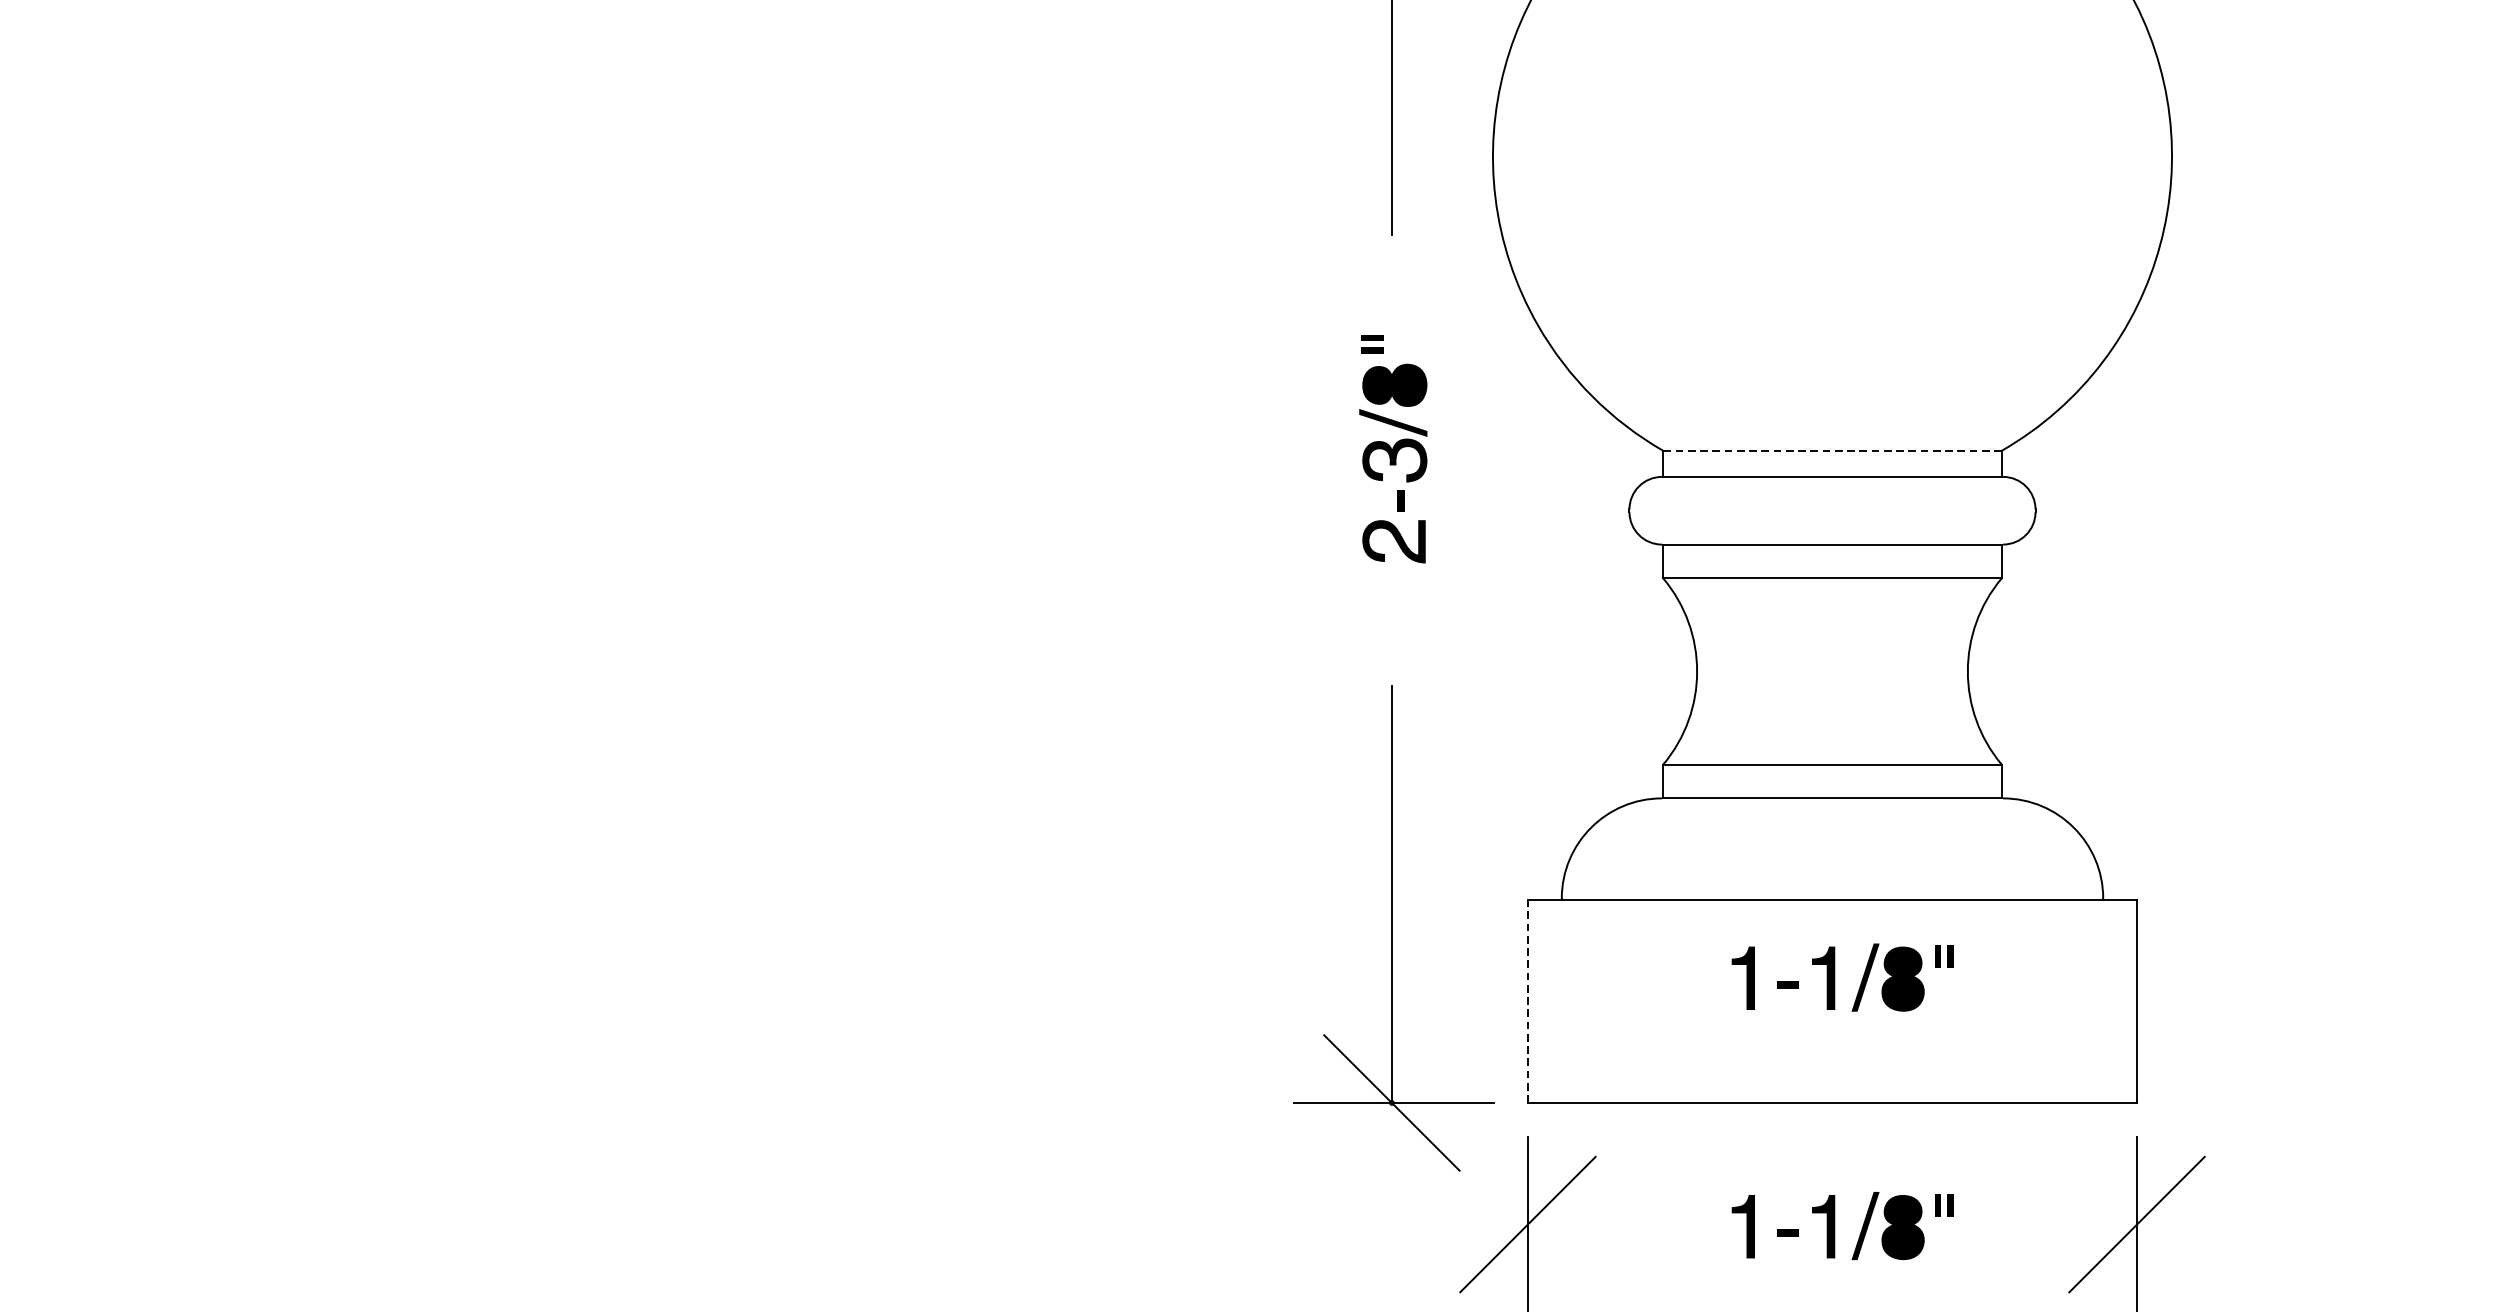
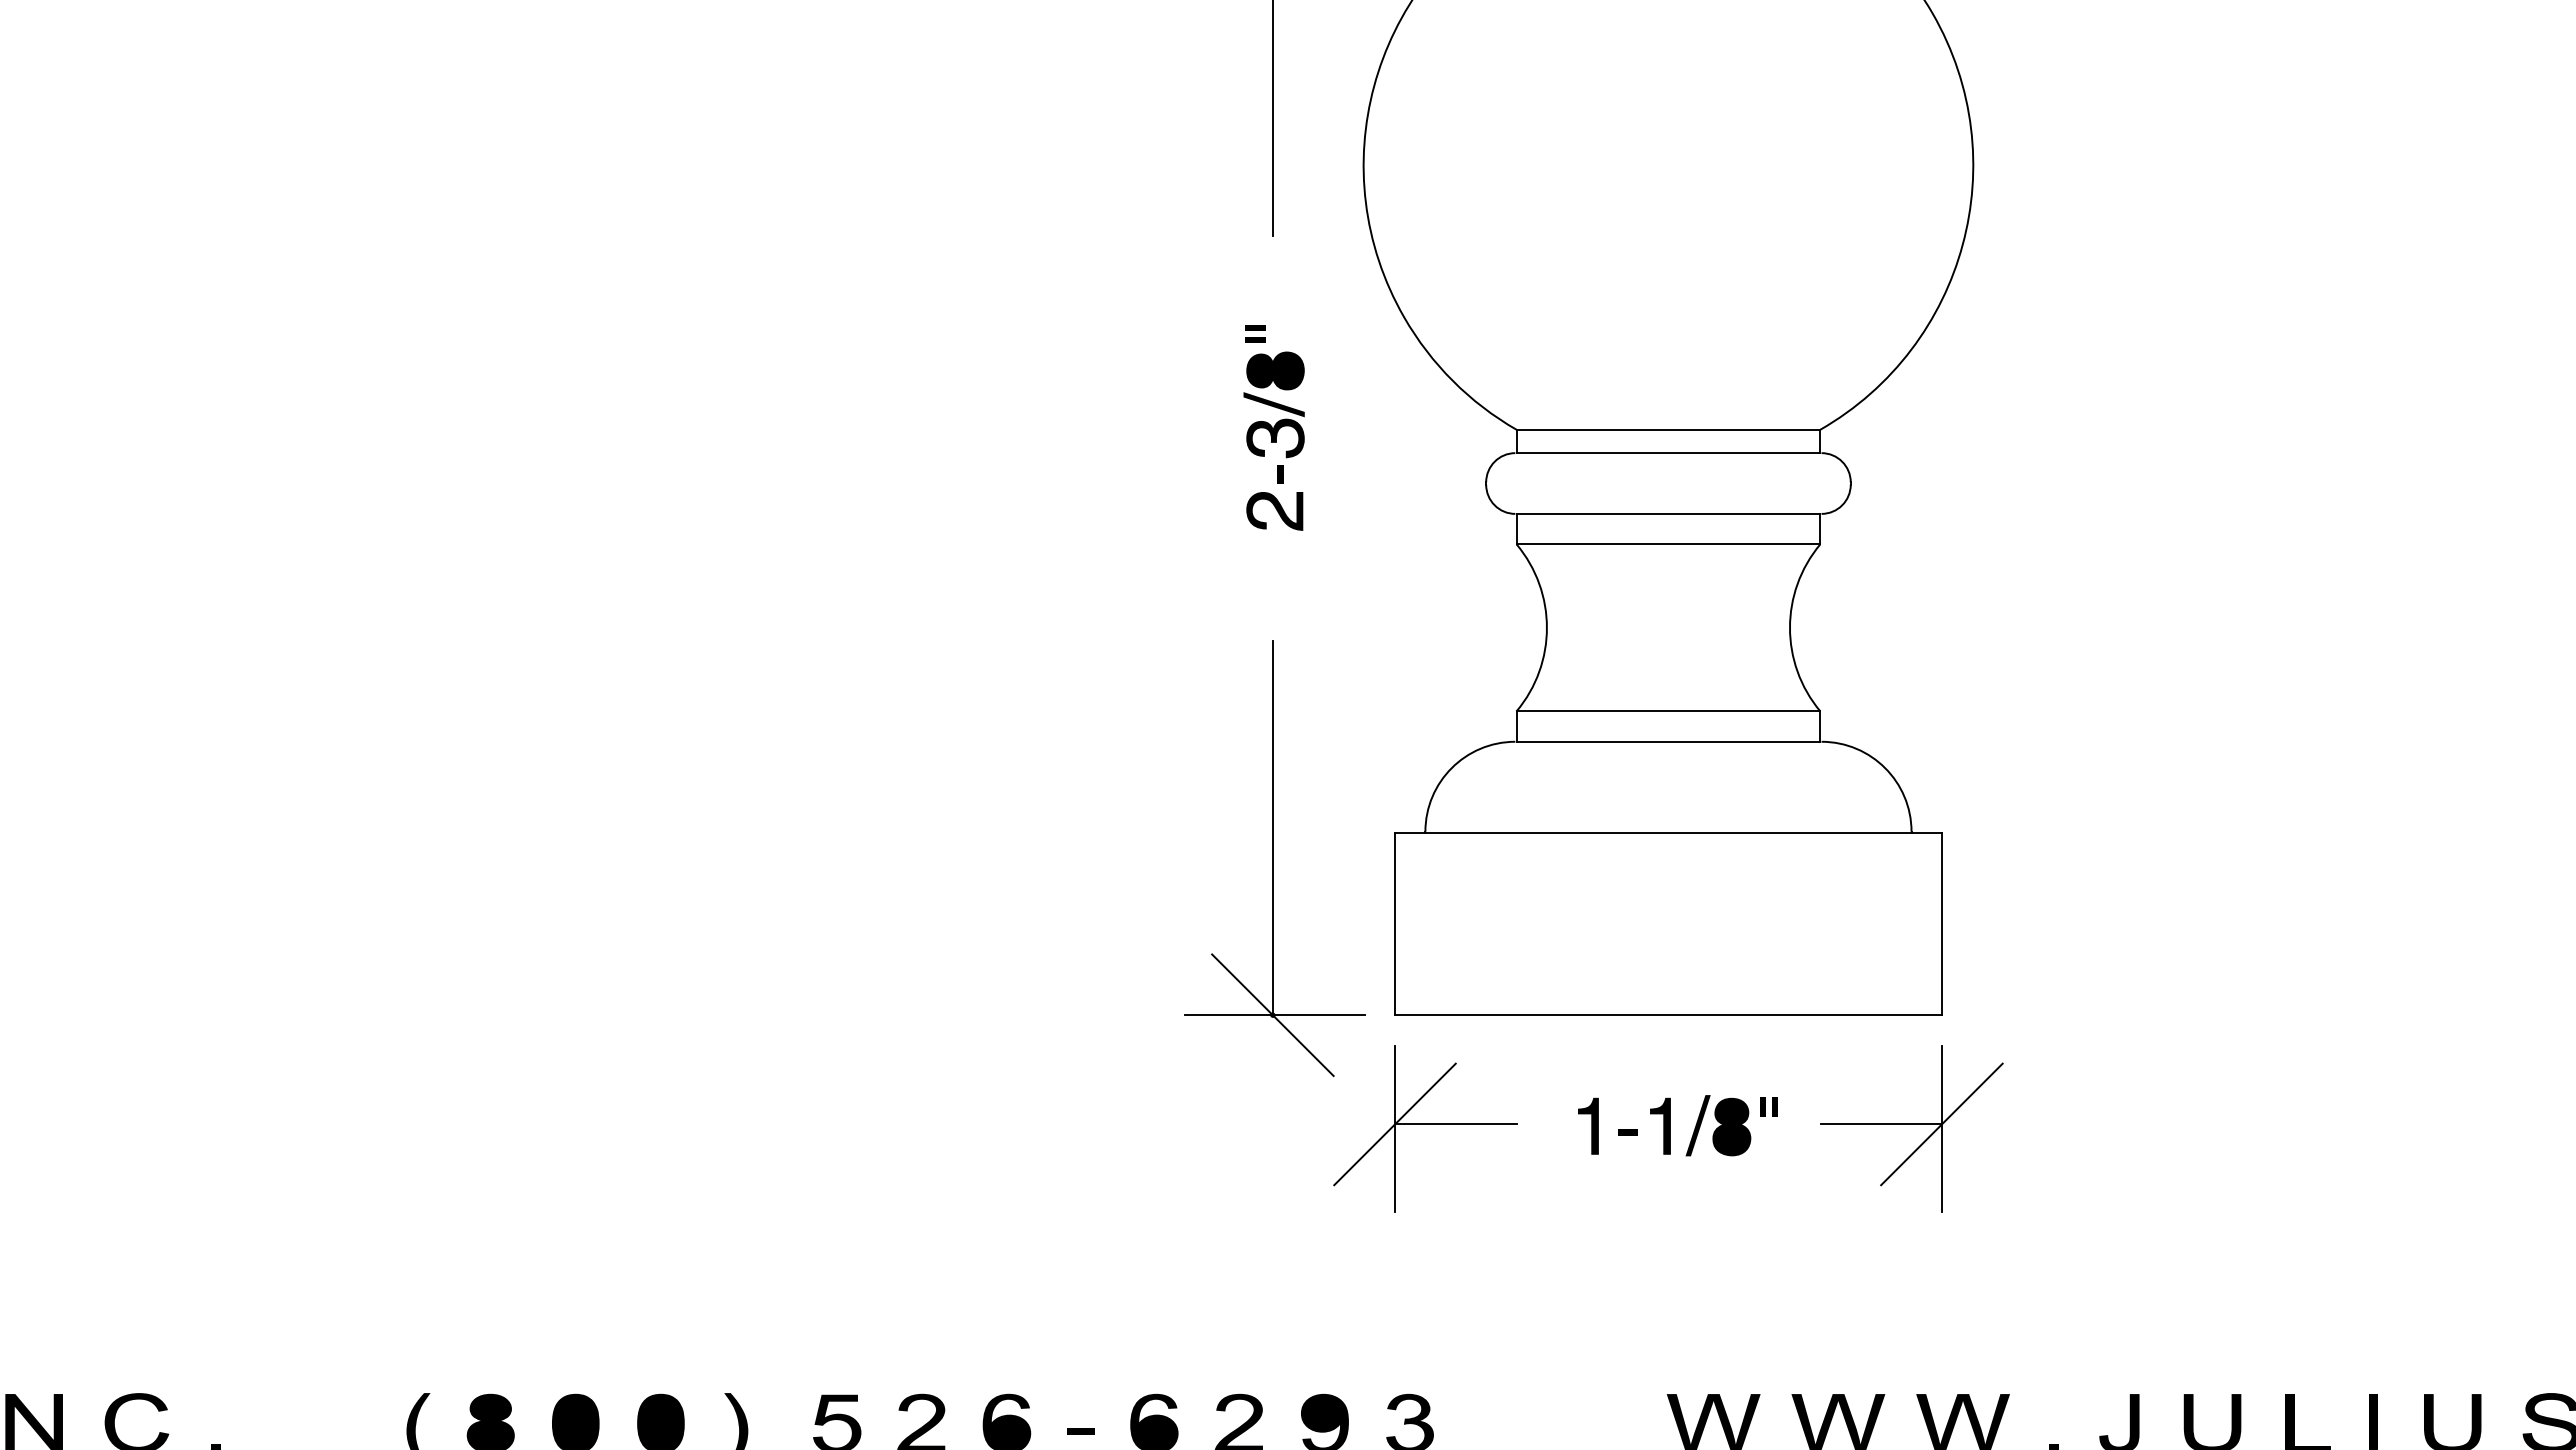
line: (1832, 450) -> (1668, 429), dashed -> solid
part: (1834, 977) -> (1670, 902), removed
line: (1528, 1000) -> (1395, 923), dashed -> solid
line: (1596, 1224) -> (1456, 1124), added
line: (2069, 1224) -> (1881, 1124), added

